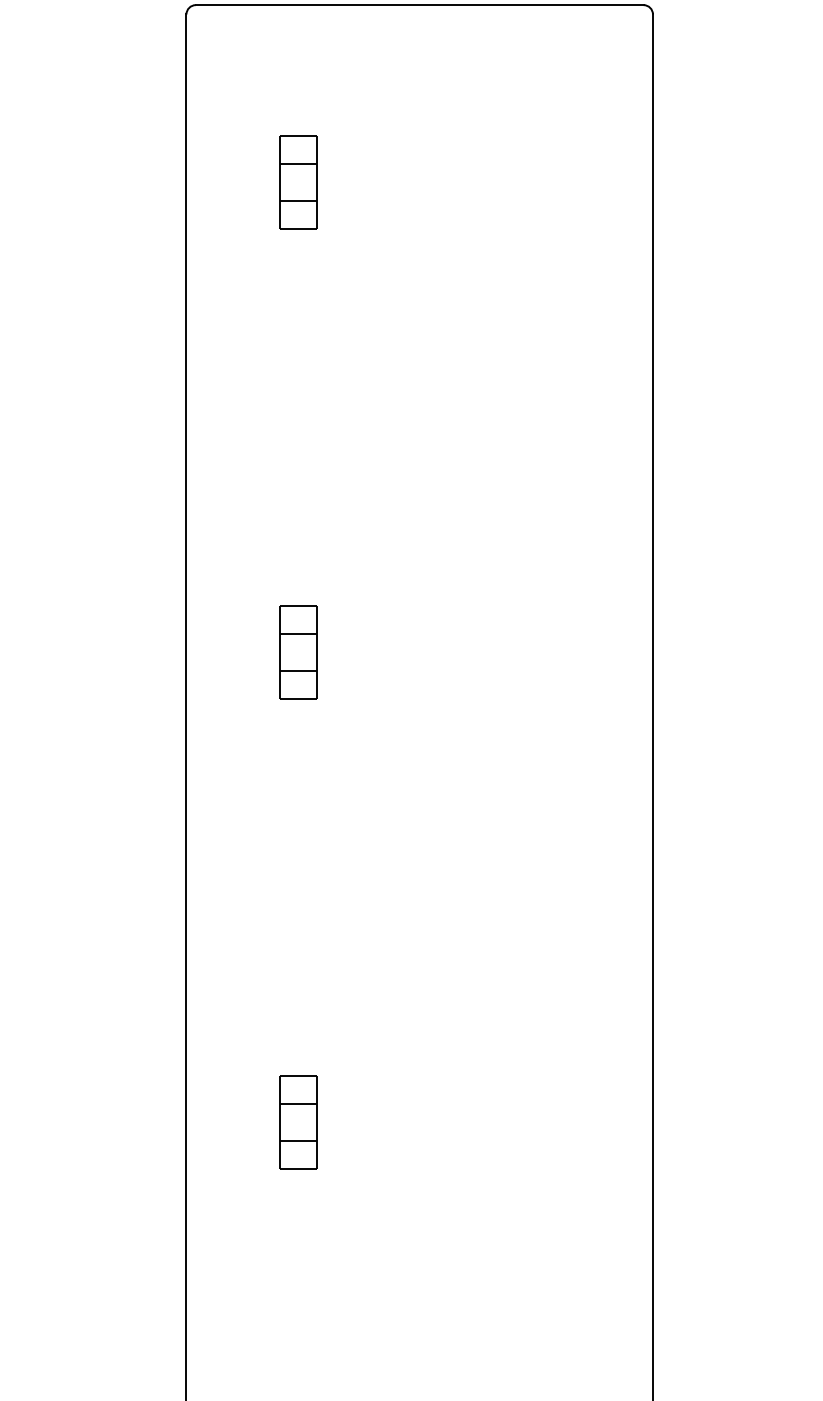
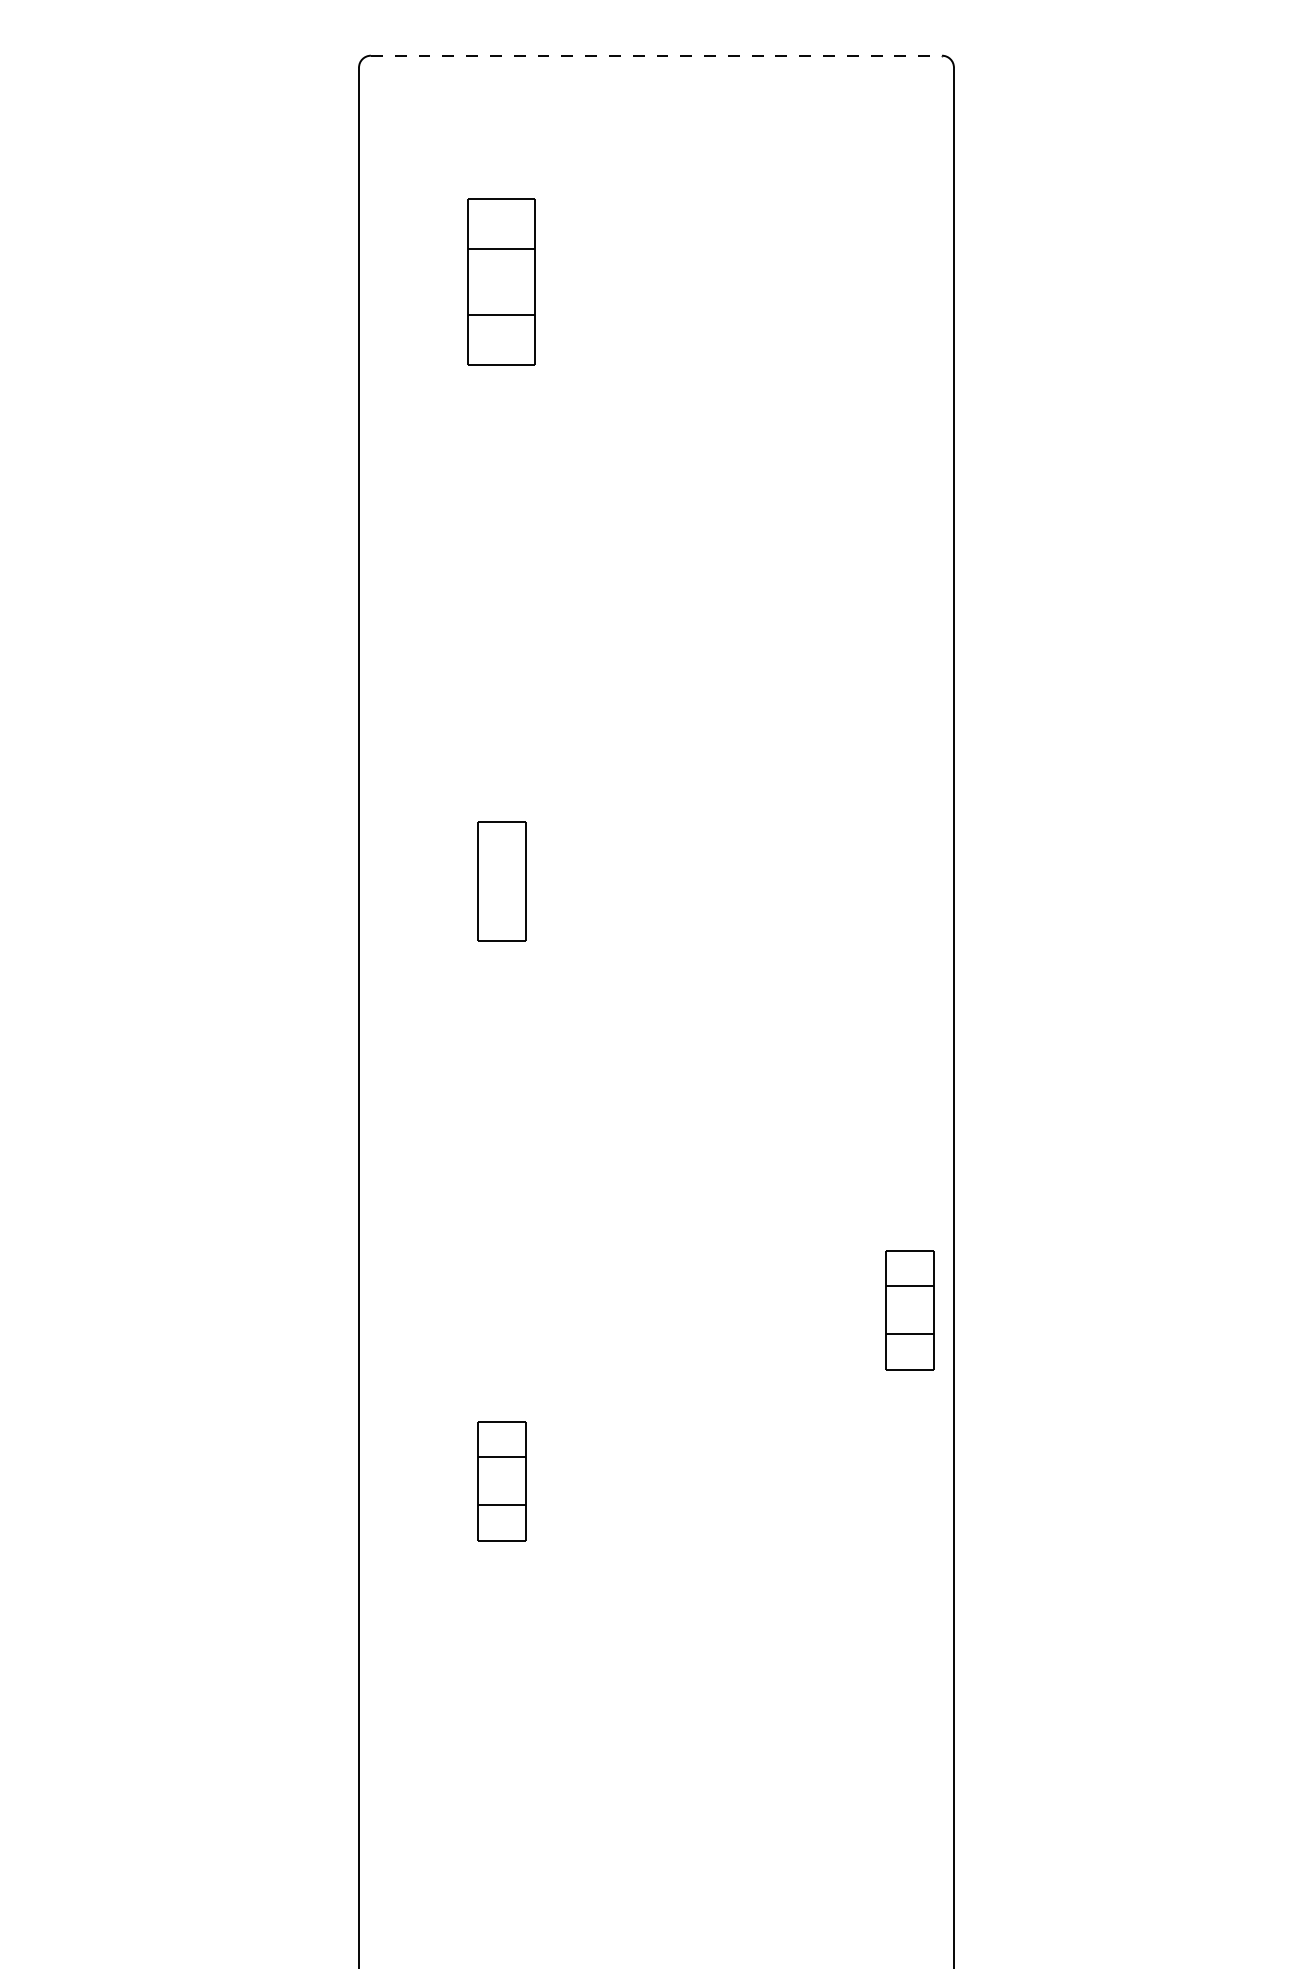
line: (419, 4) -> (656, 55), solid -> dashed
part: (298, 182) -> (501, 281), size x1.4
line: (298, 633) -> (501, 857), removed
line: (298, 671) -> (501, 905), removed
part: (618, 989) -> (909, 1310), added

